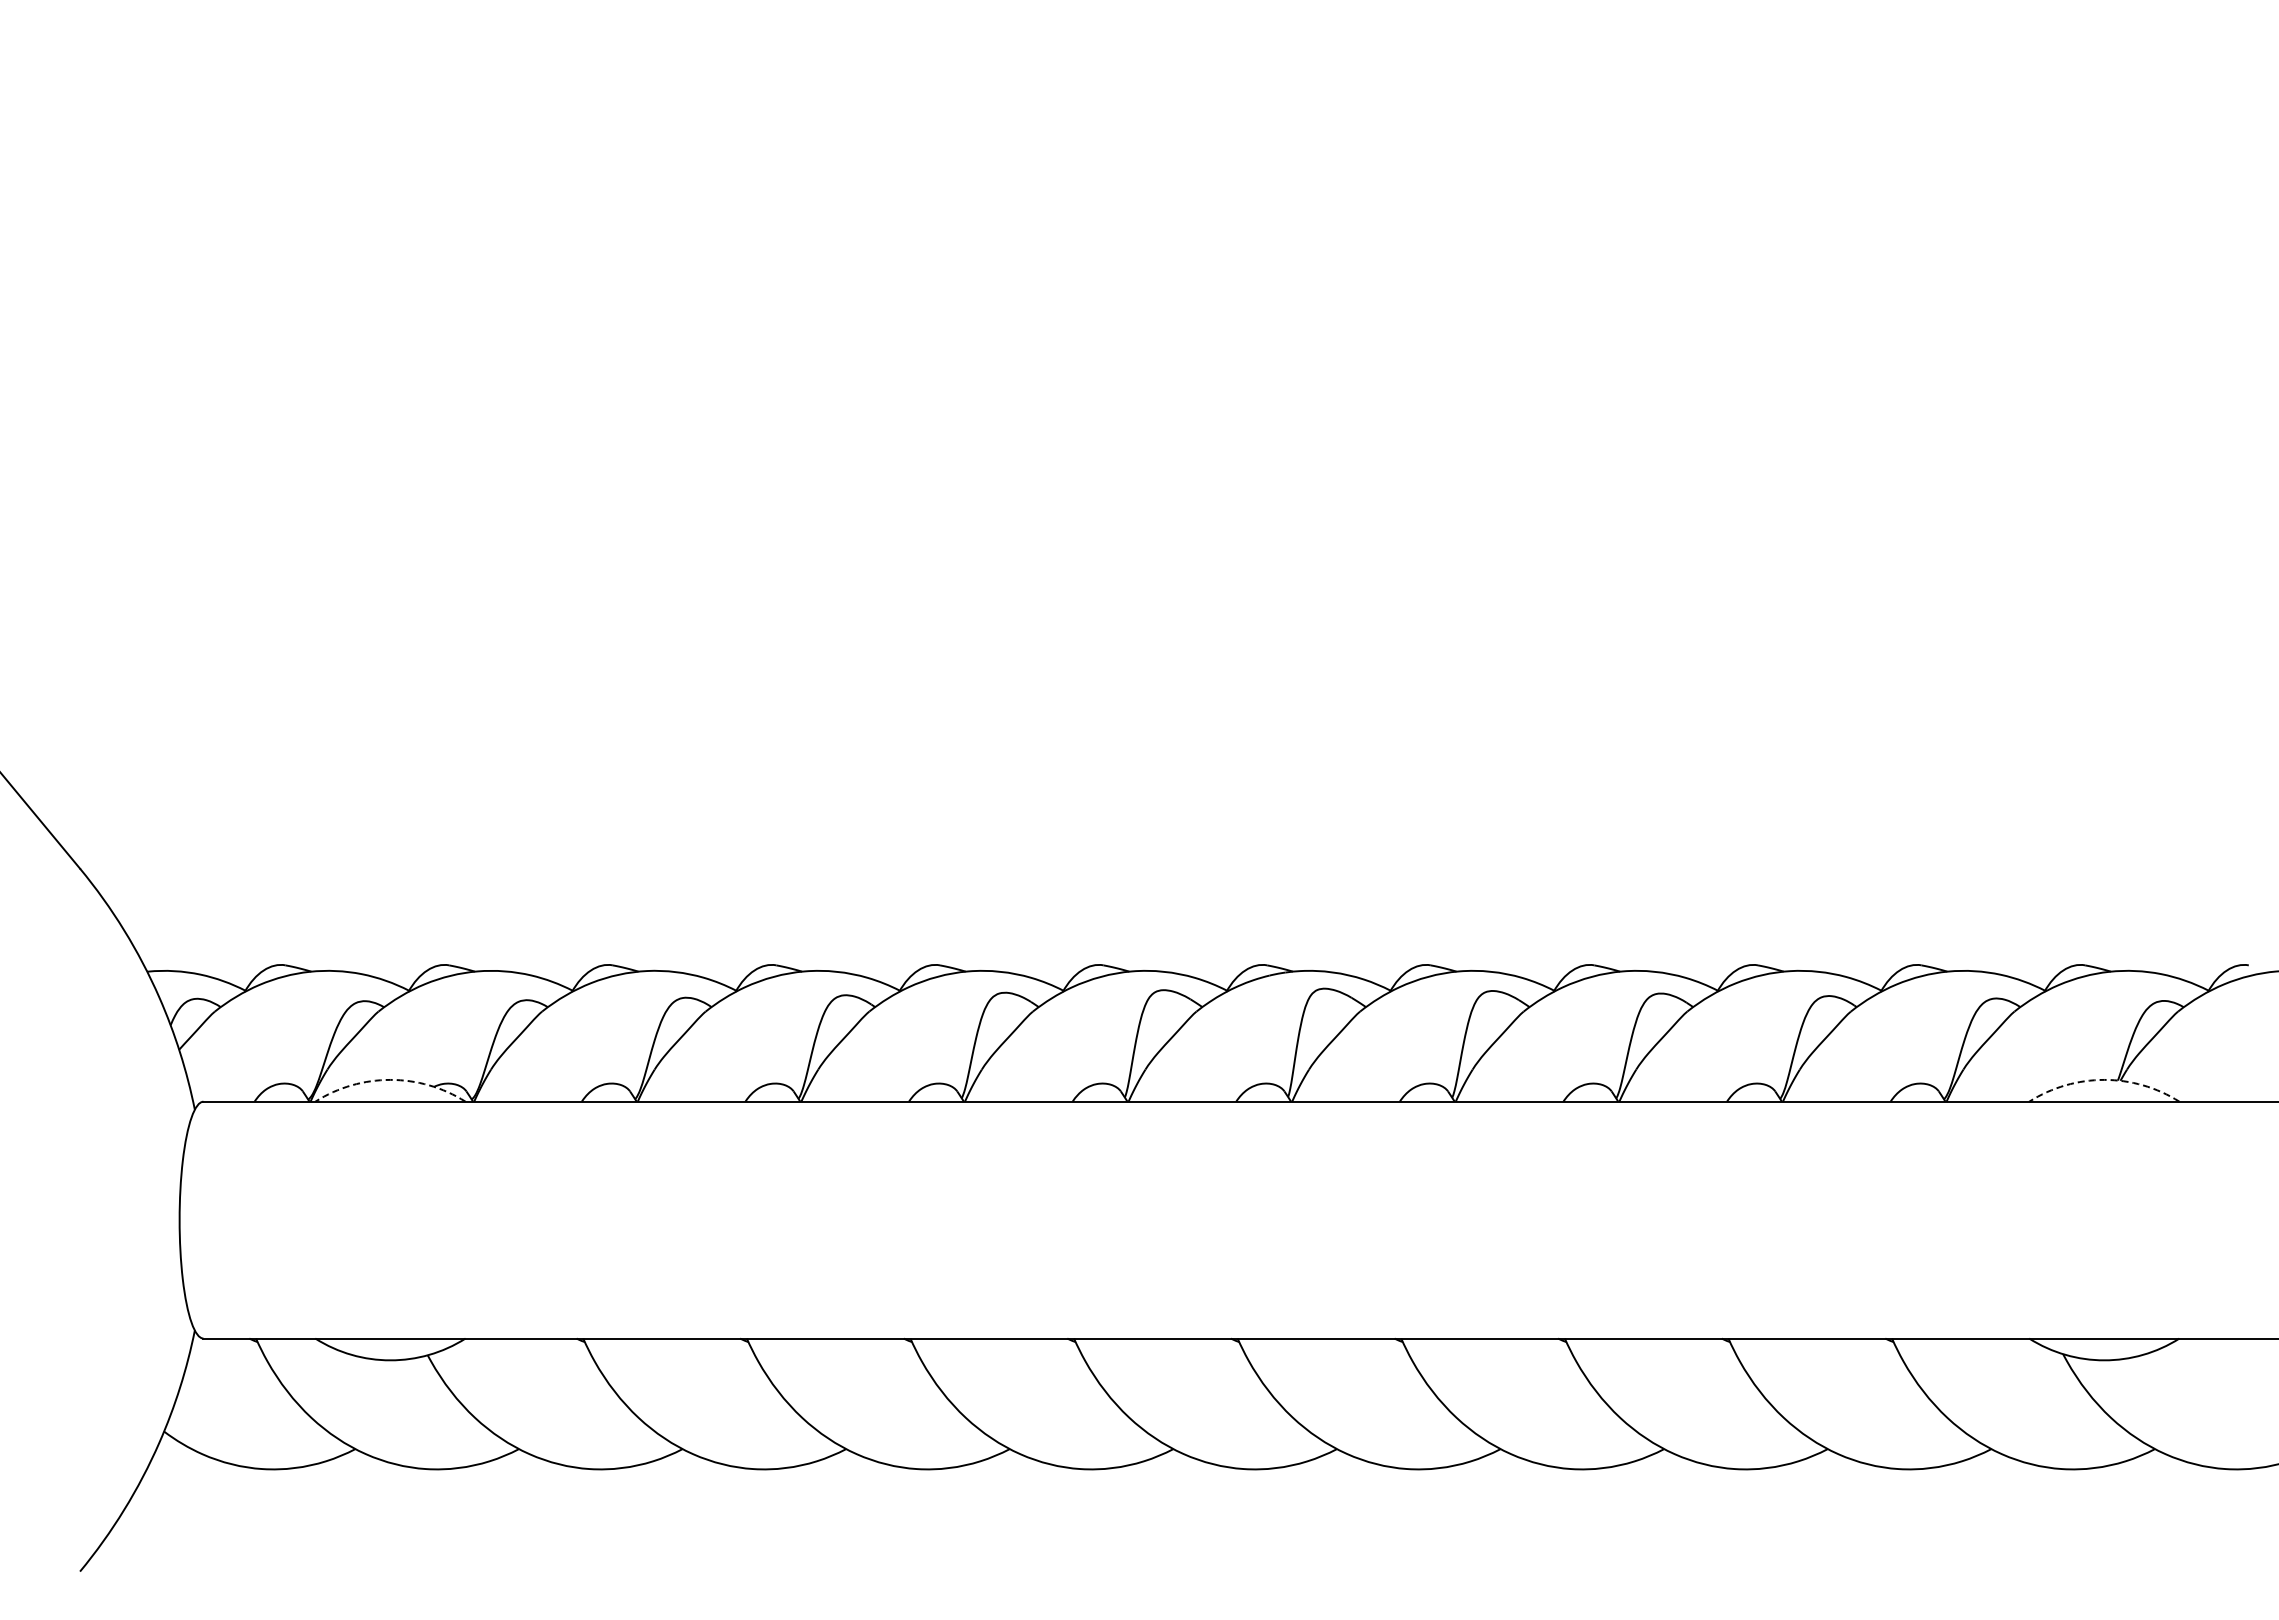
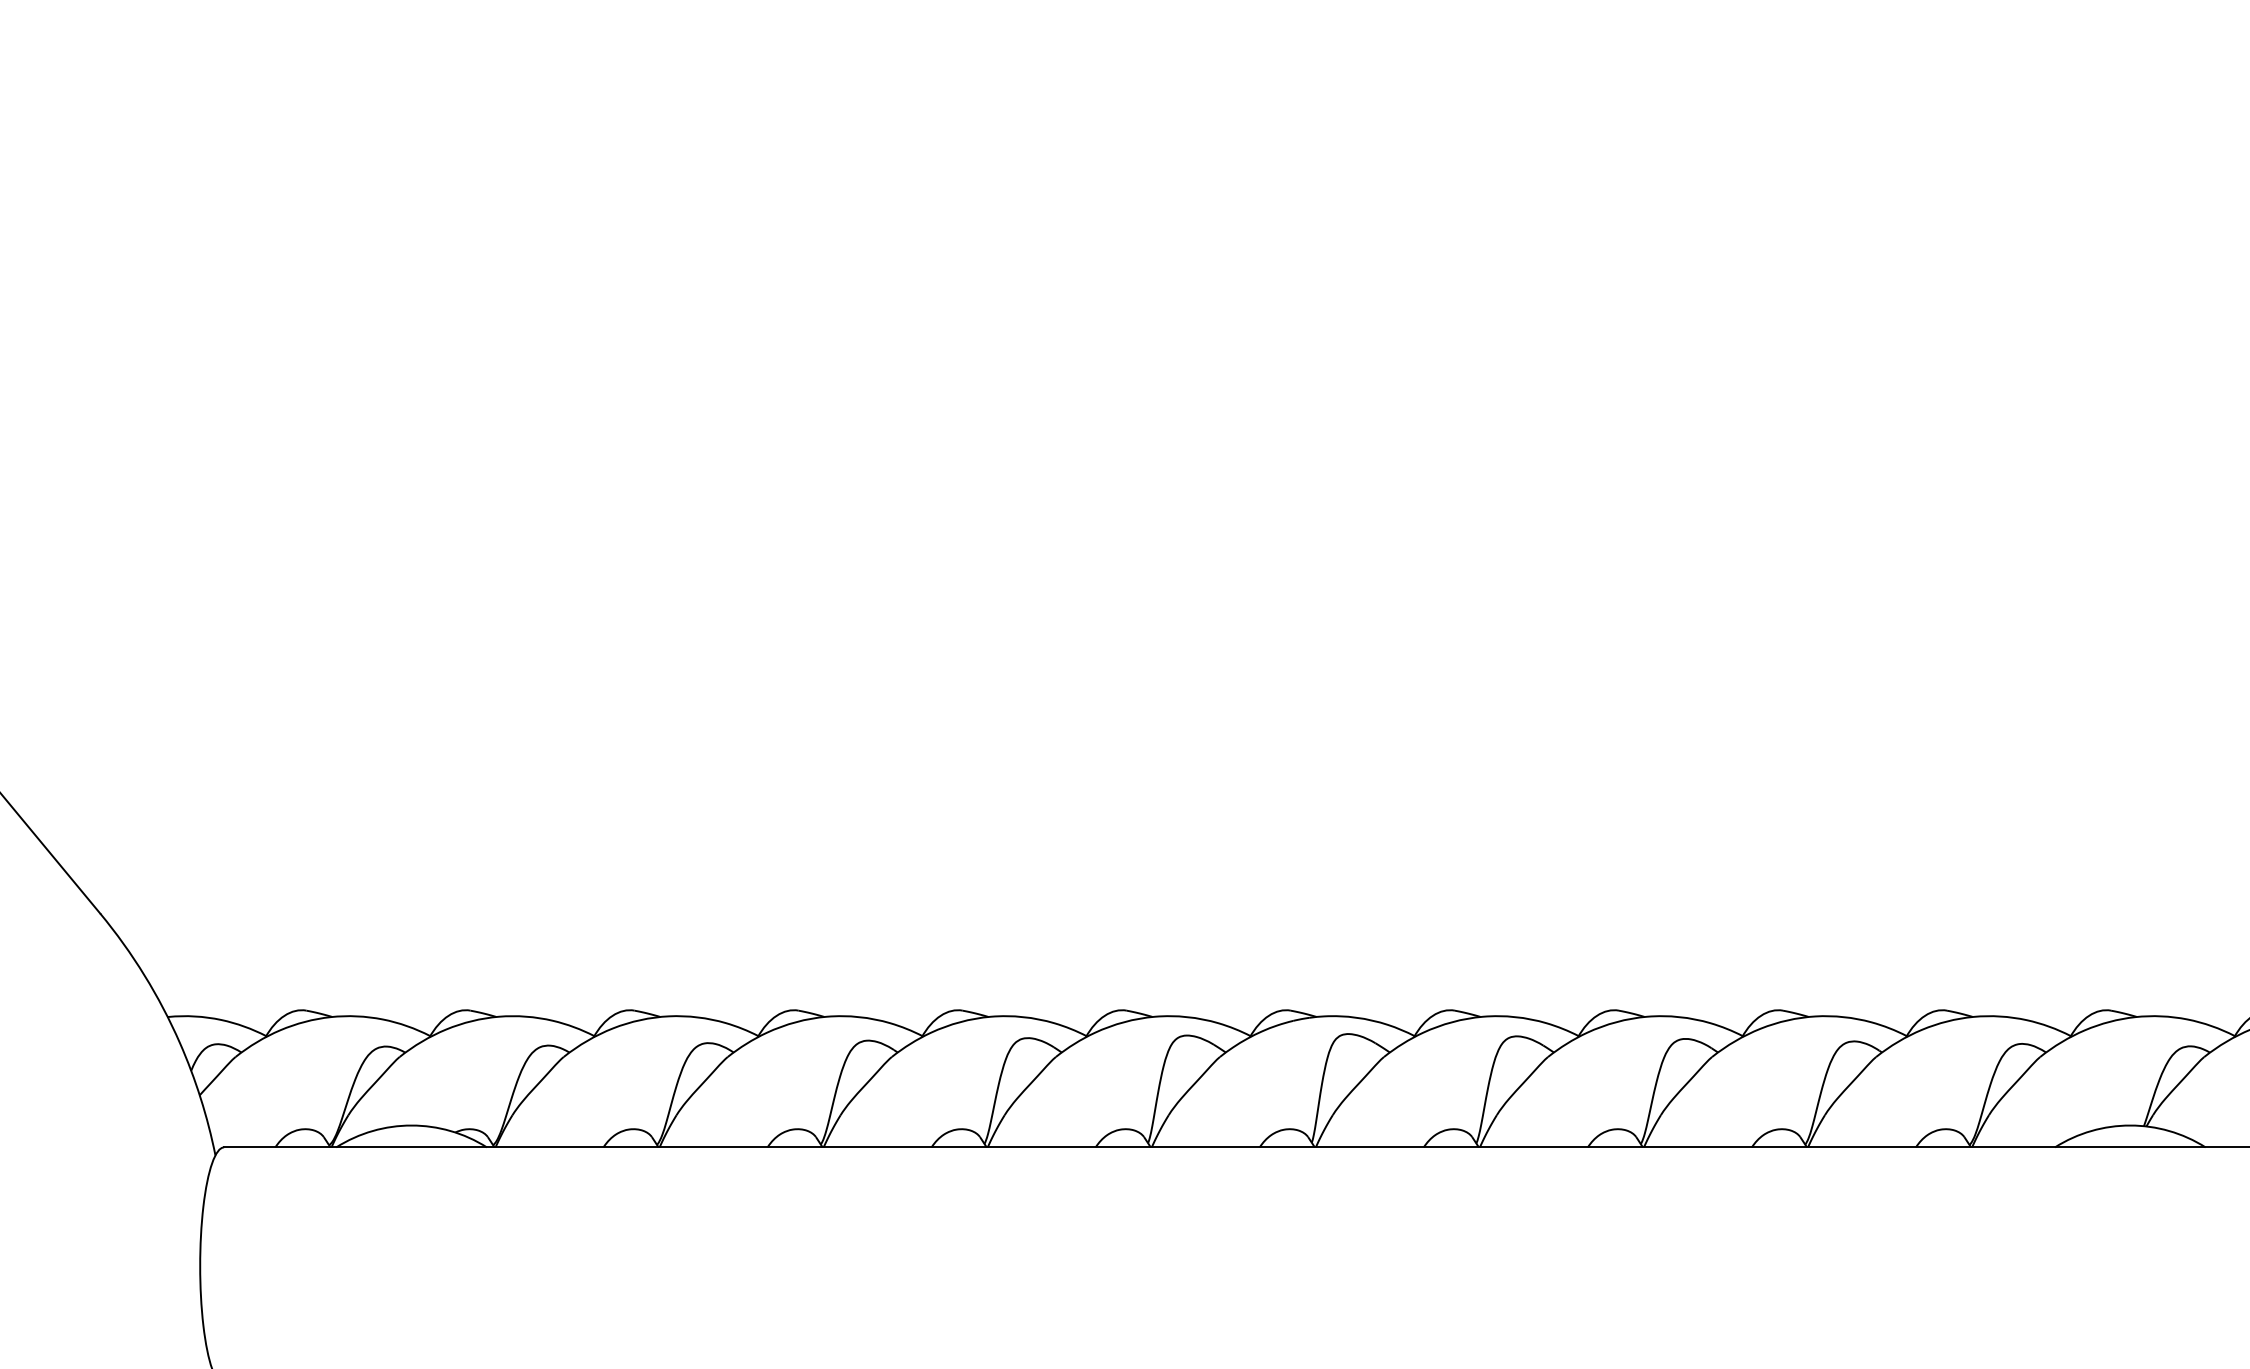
arc: (390, 1079) -> (411, 1125), dashed -> solid
arc: (2104, 1079) -> (2130, 1125), dashed -> solid

